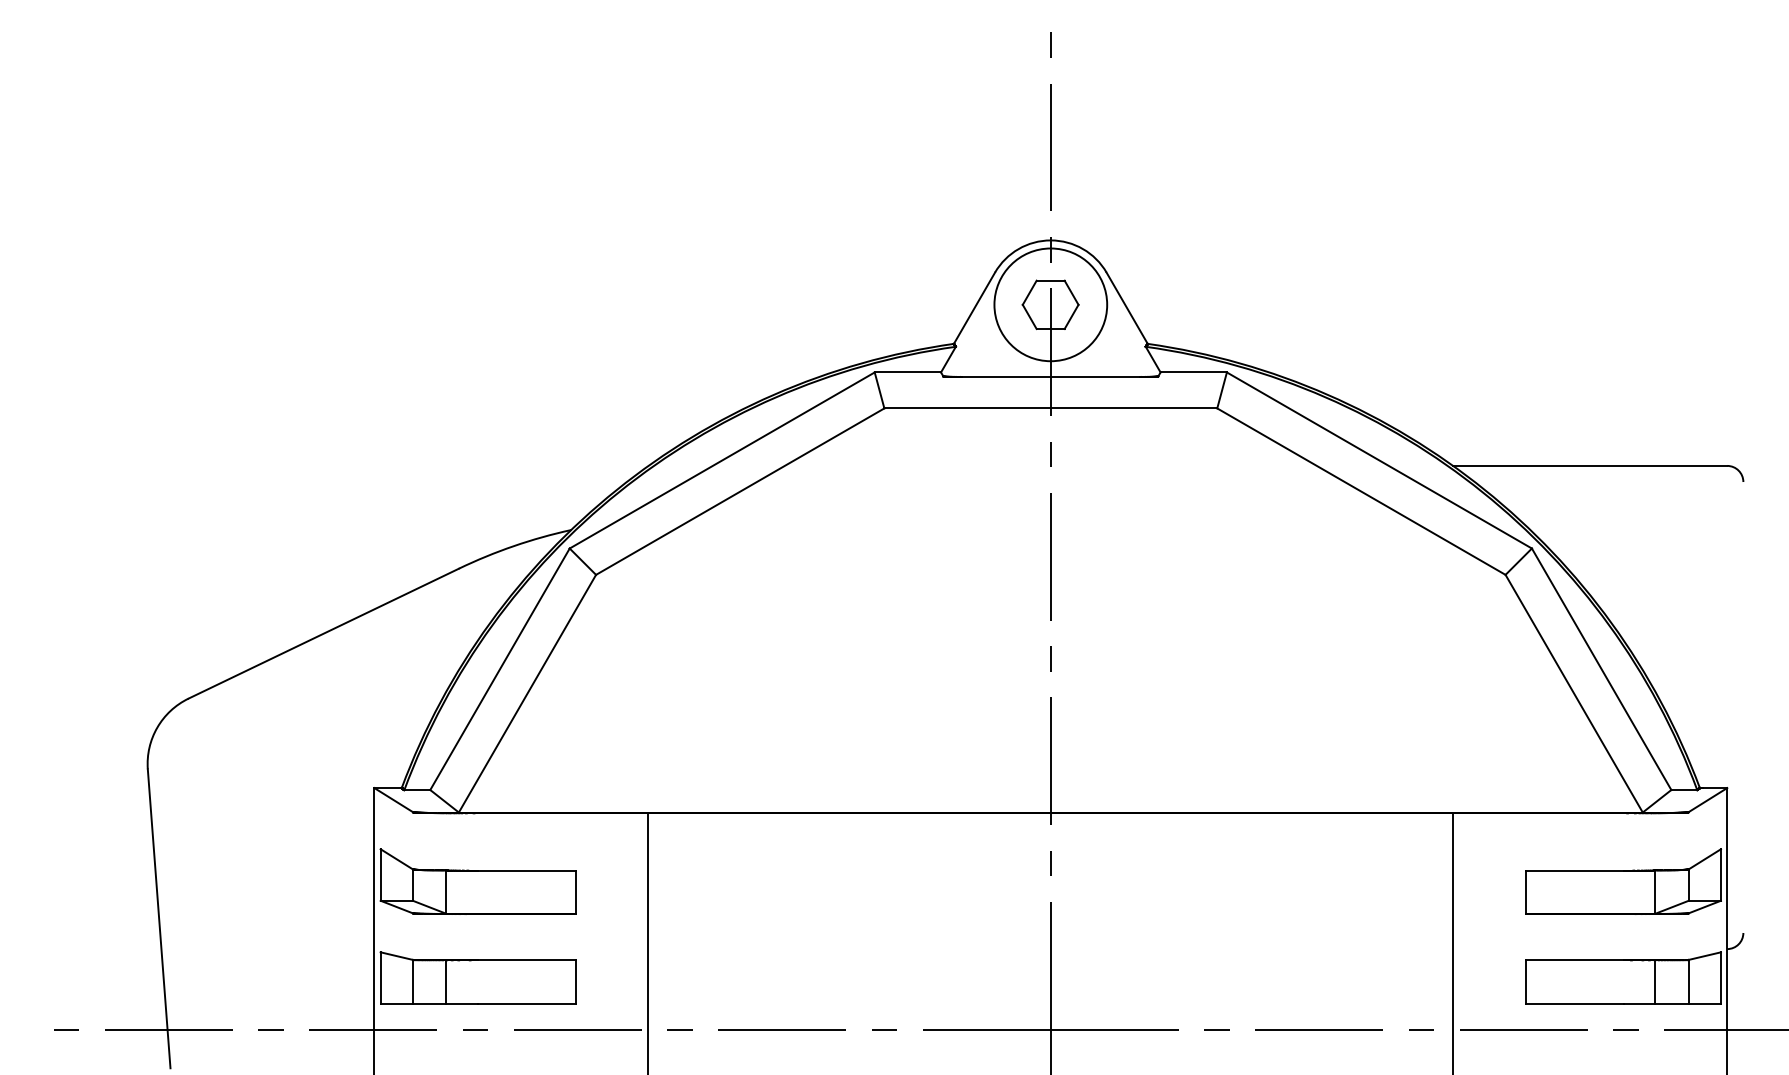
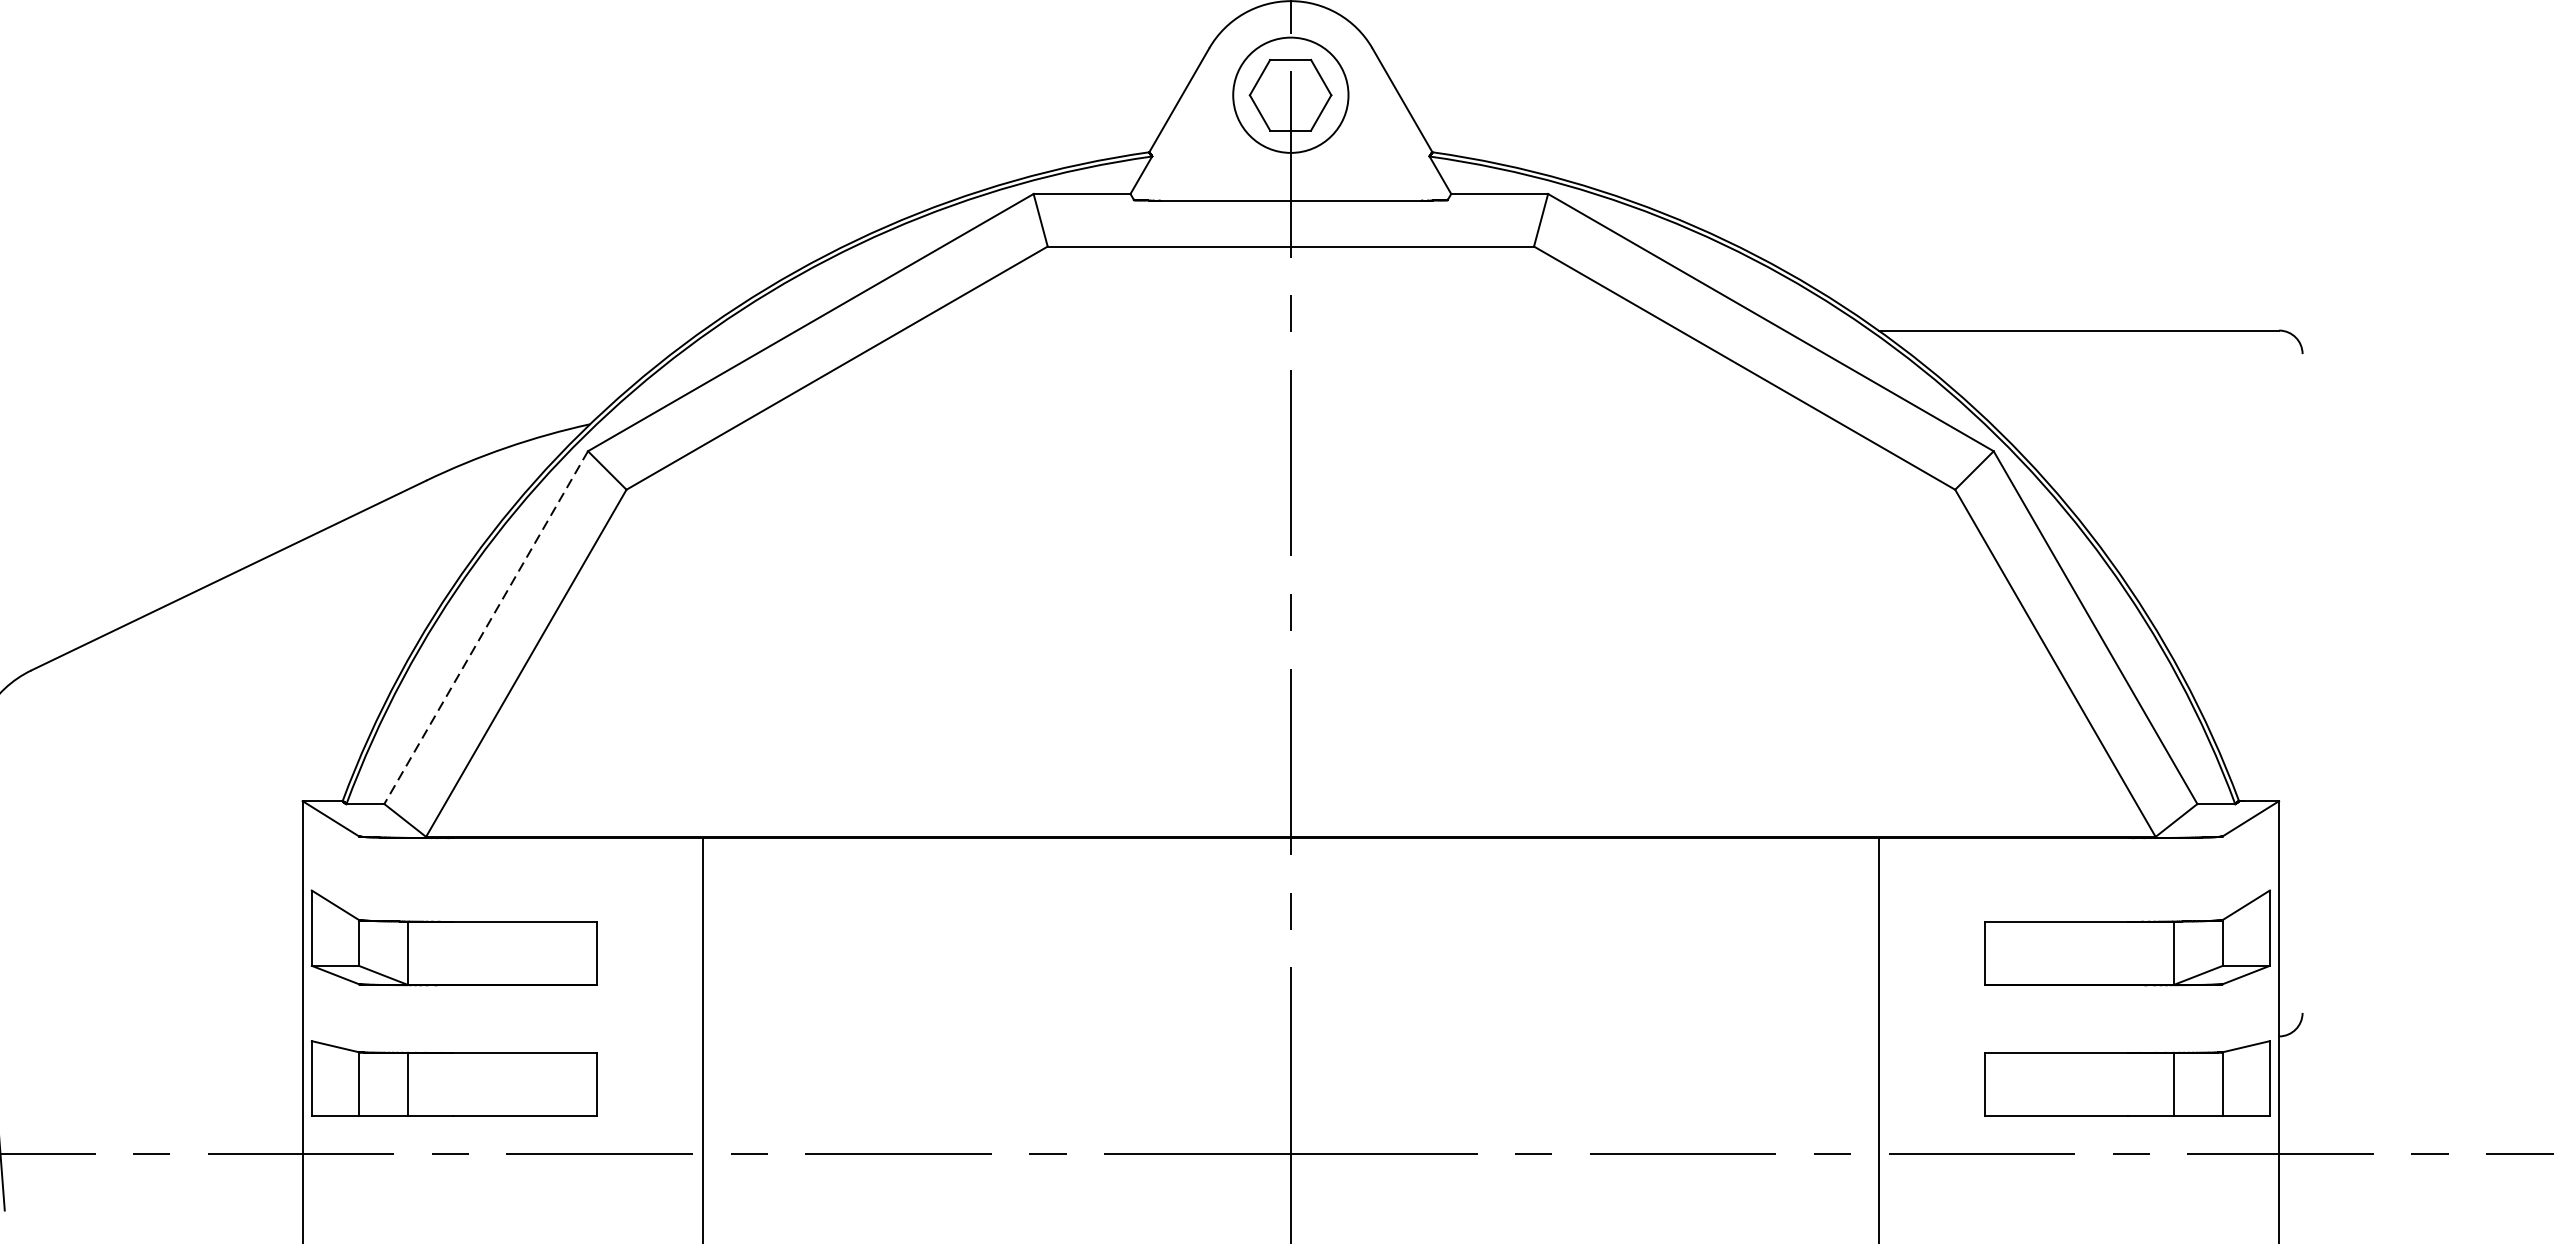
circle: (1050, 304) -> (1290, 94), size x0.7
line: (499, 669) -> (485, 627), solid -> dashed

